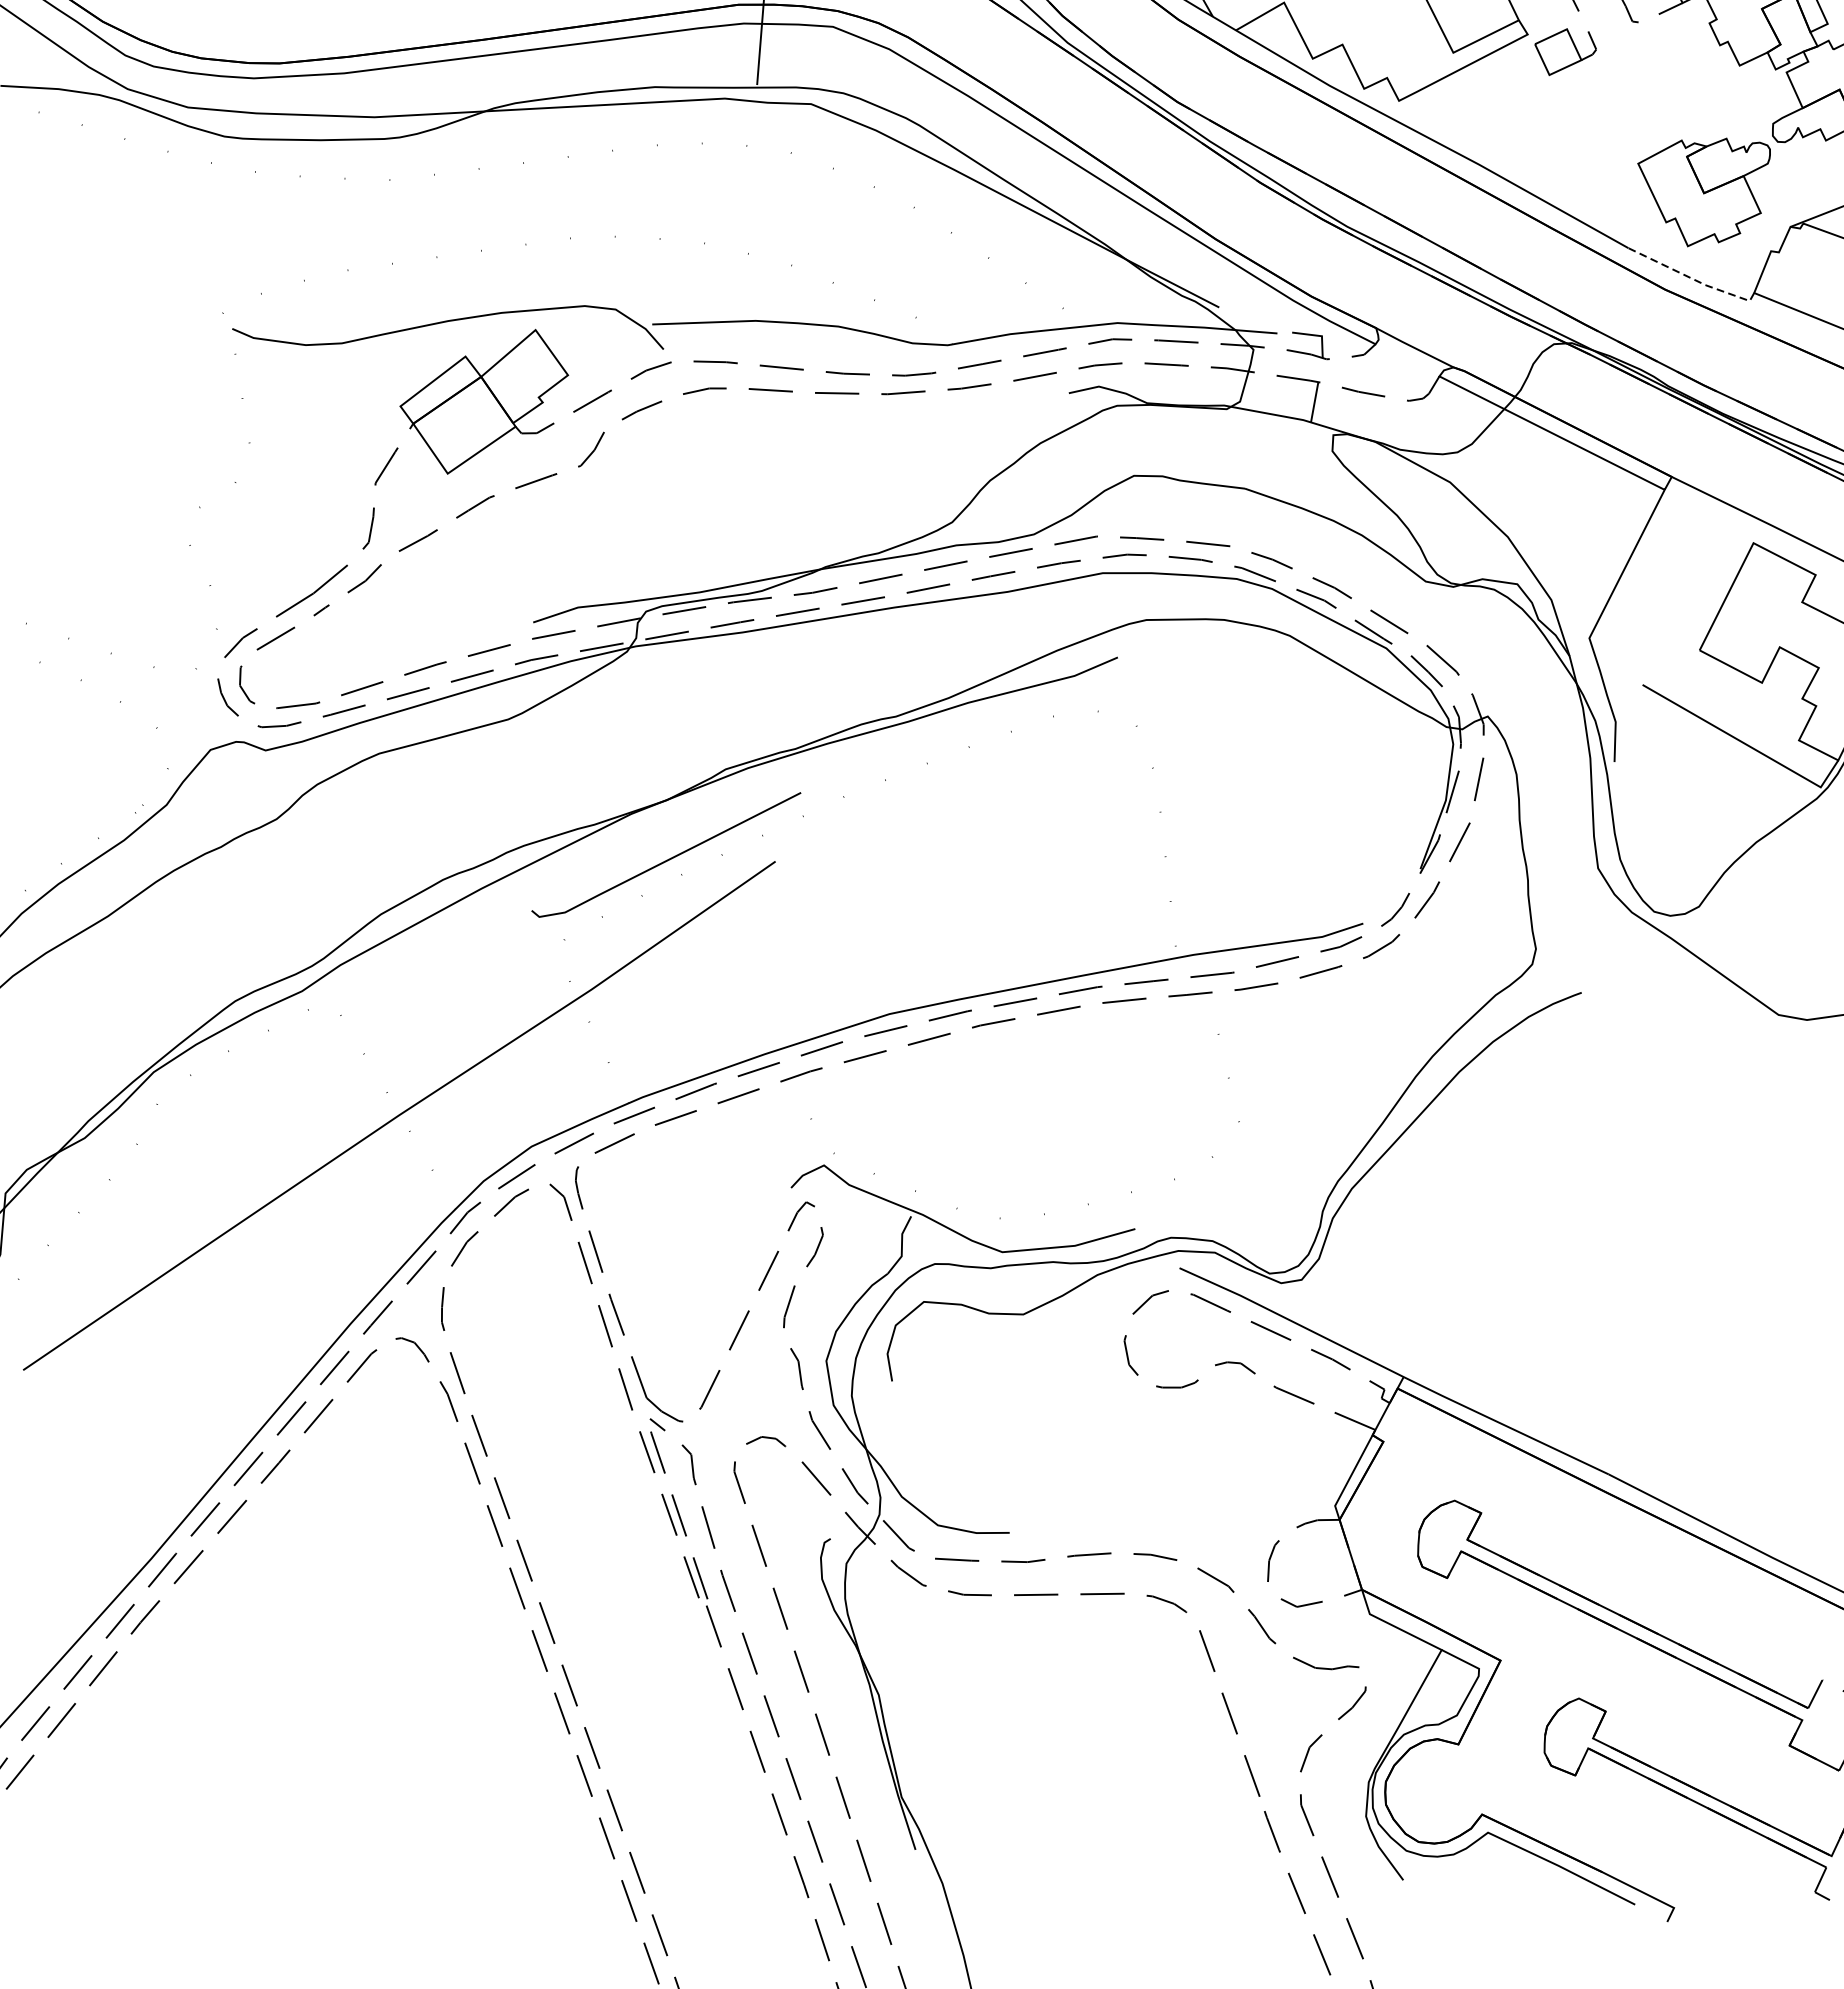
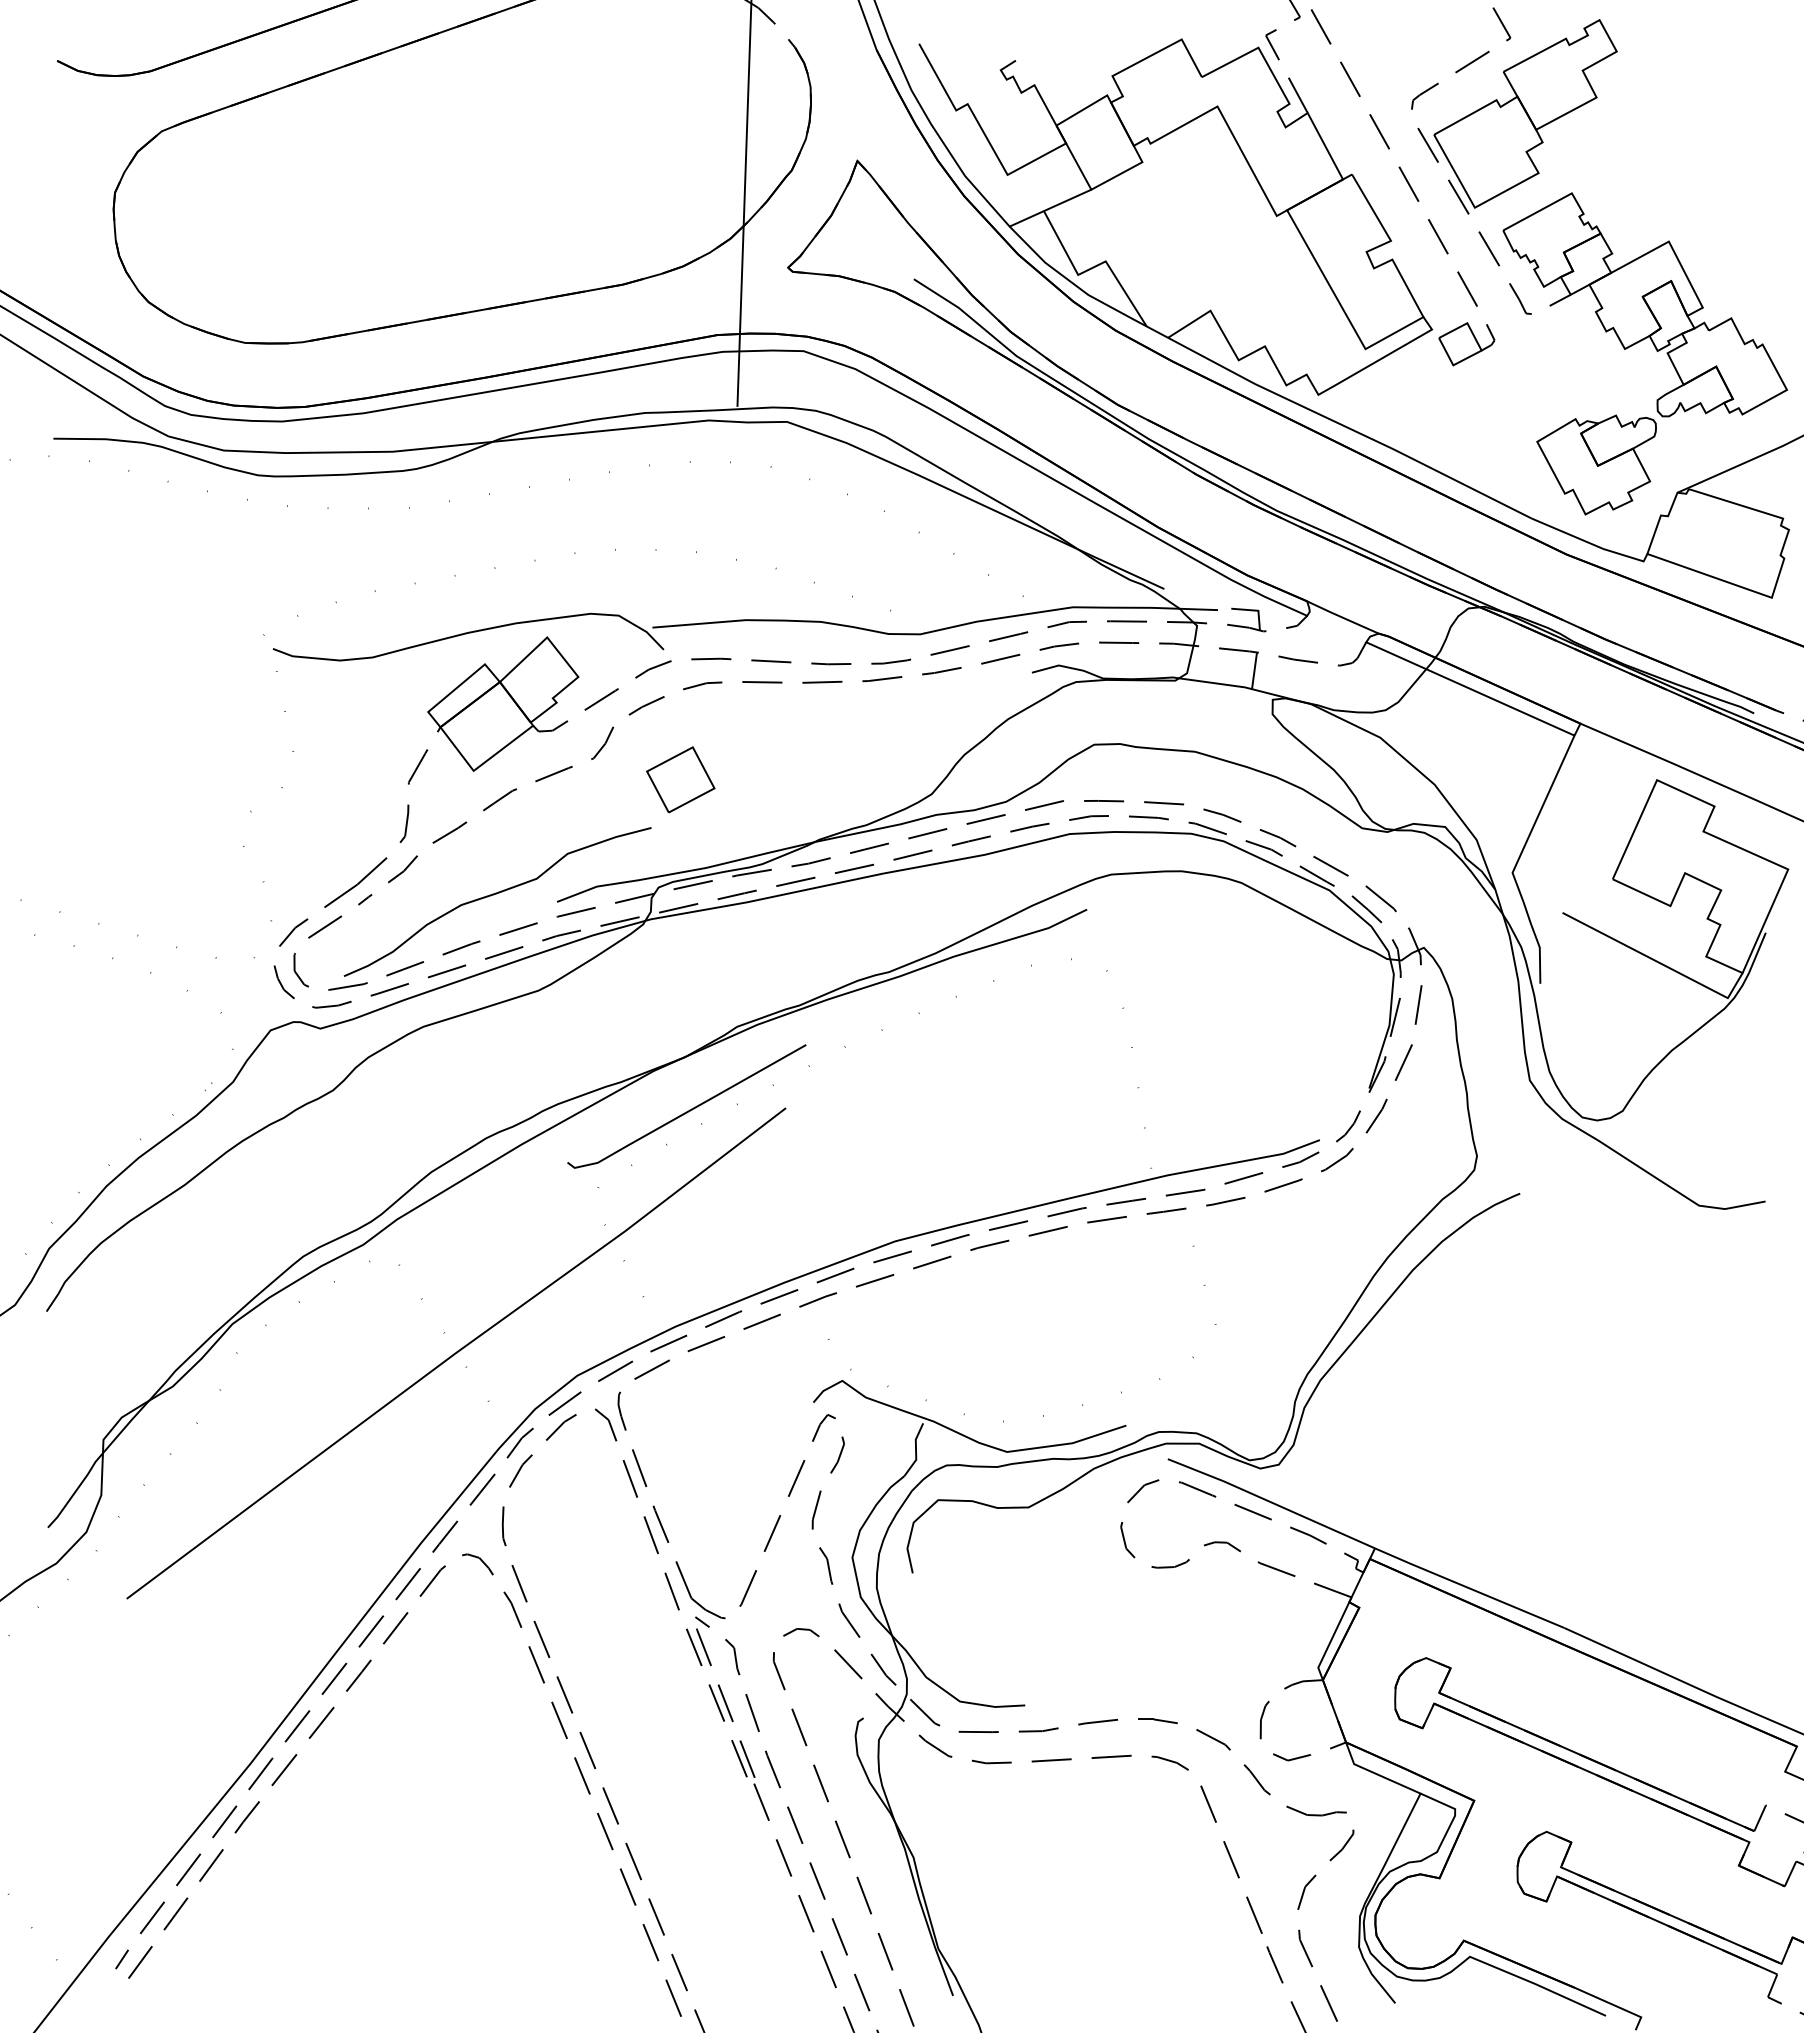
line: (1694, 279) -> (1592, 544), dashed -> solid
part: (675, 493) -> (680, 779), added
curve: (464, 612) -> (494, 895), added

